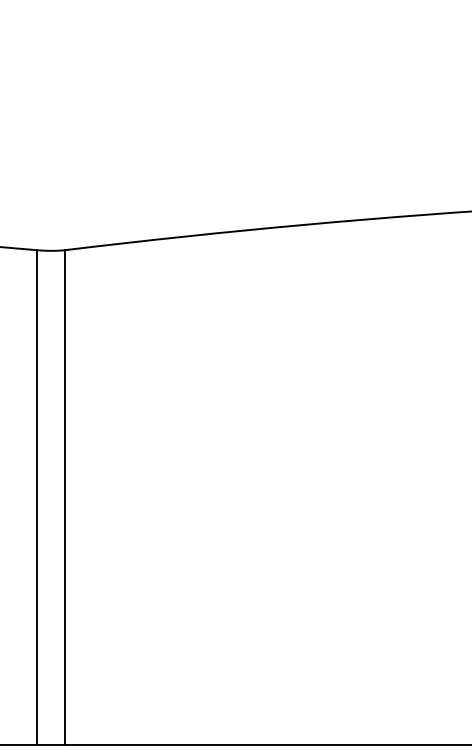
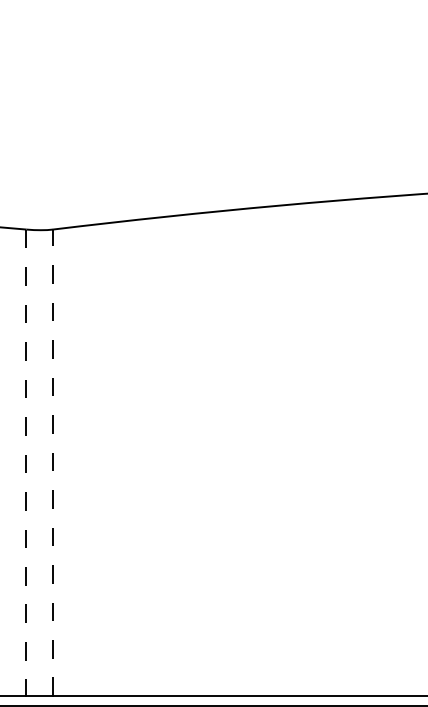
line: (36, 497) -> (26, 462), solid -> dashed
line: (64, 497) -> (52, 462), solid -> dashed

